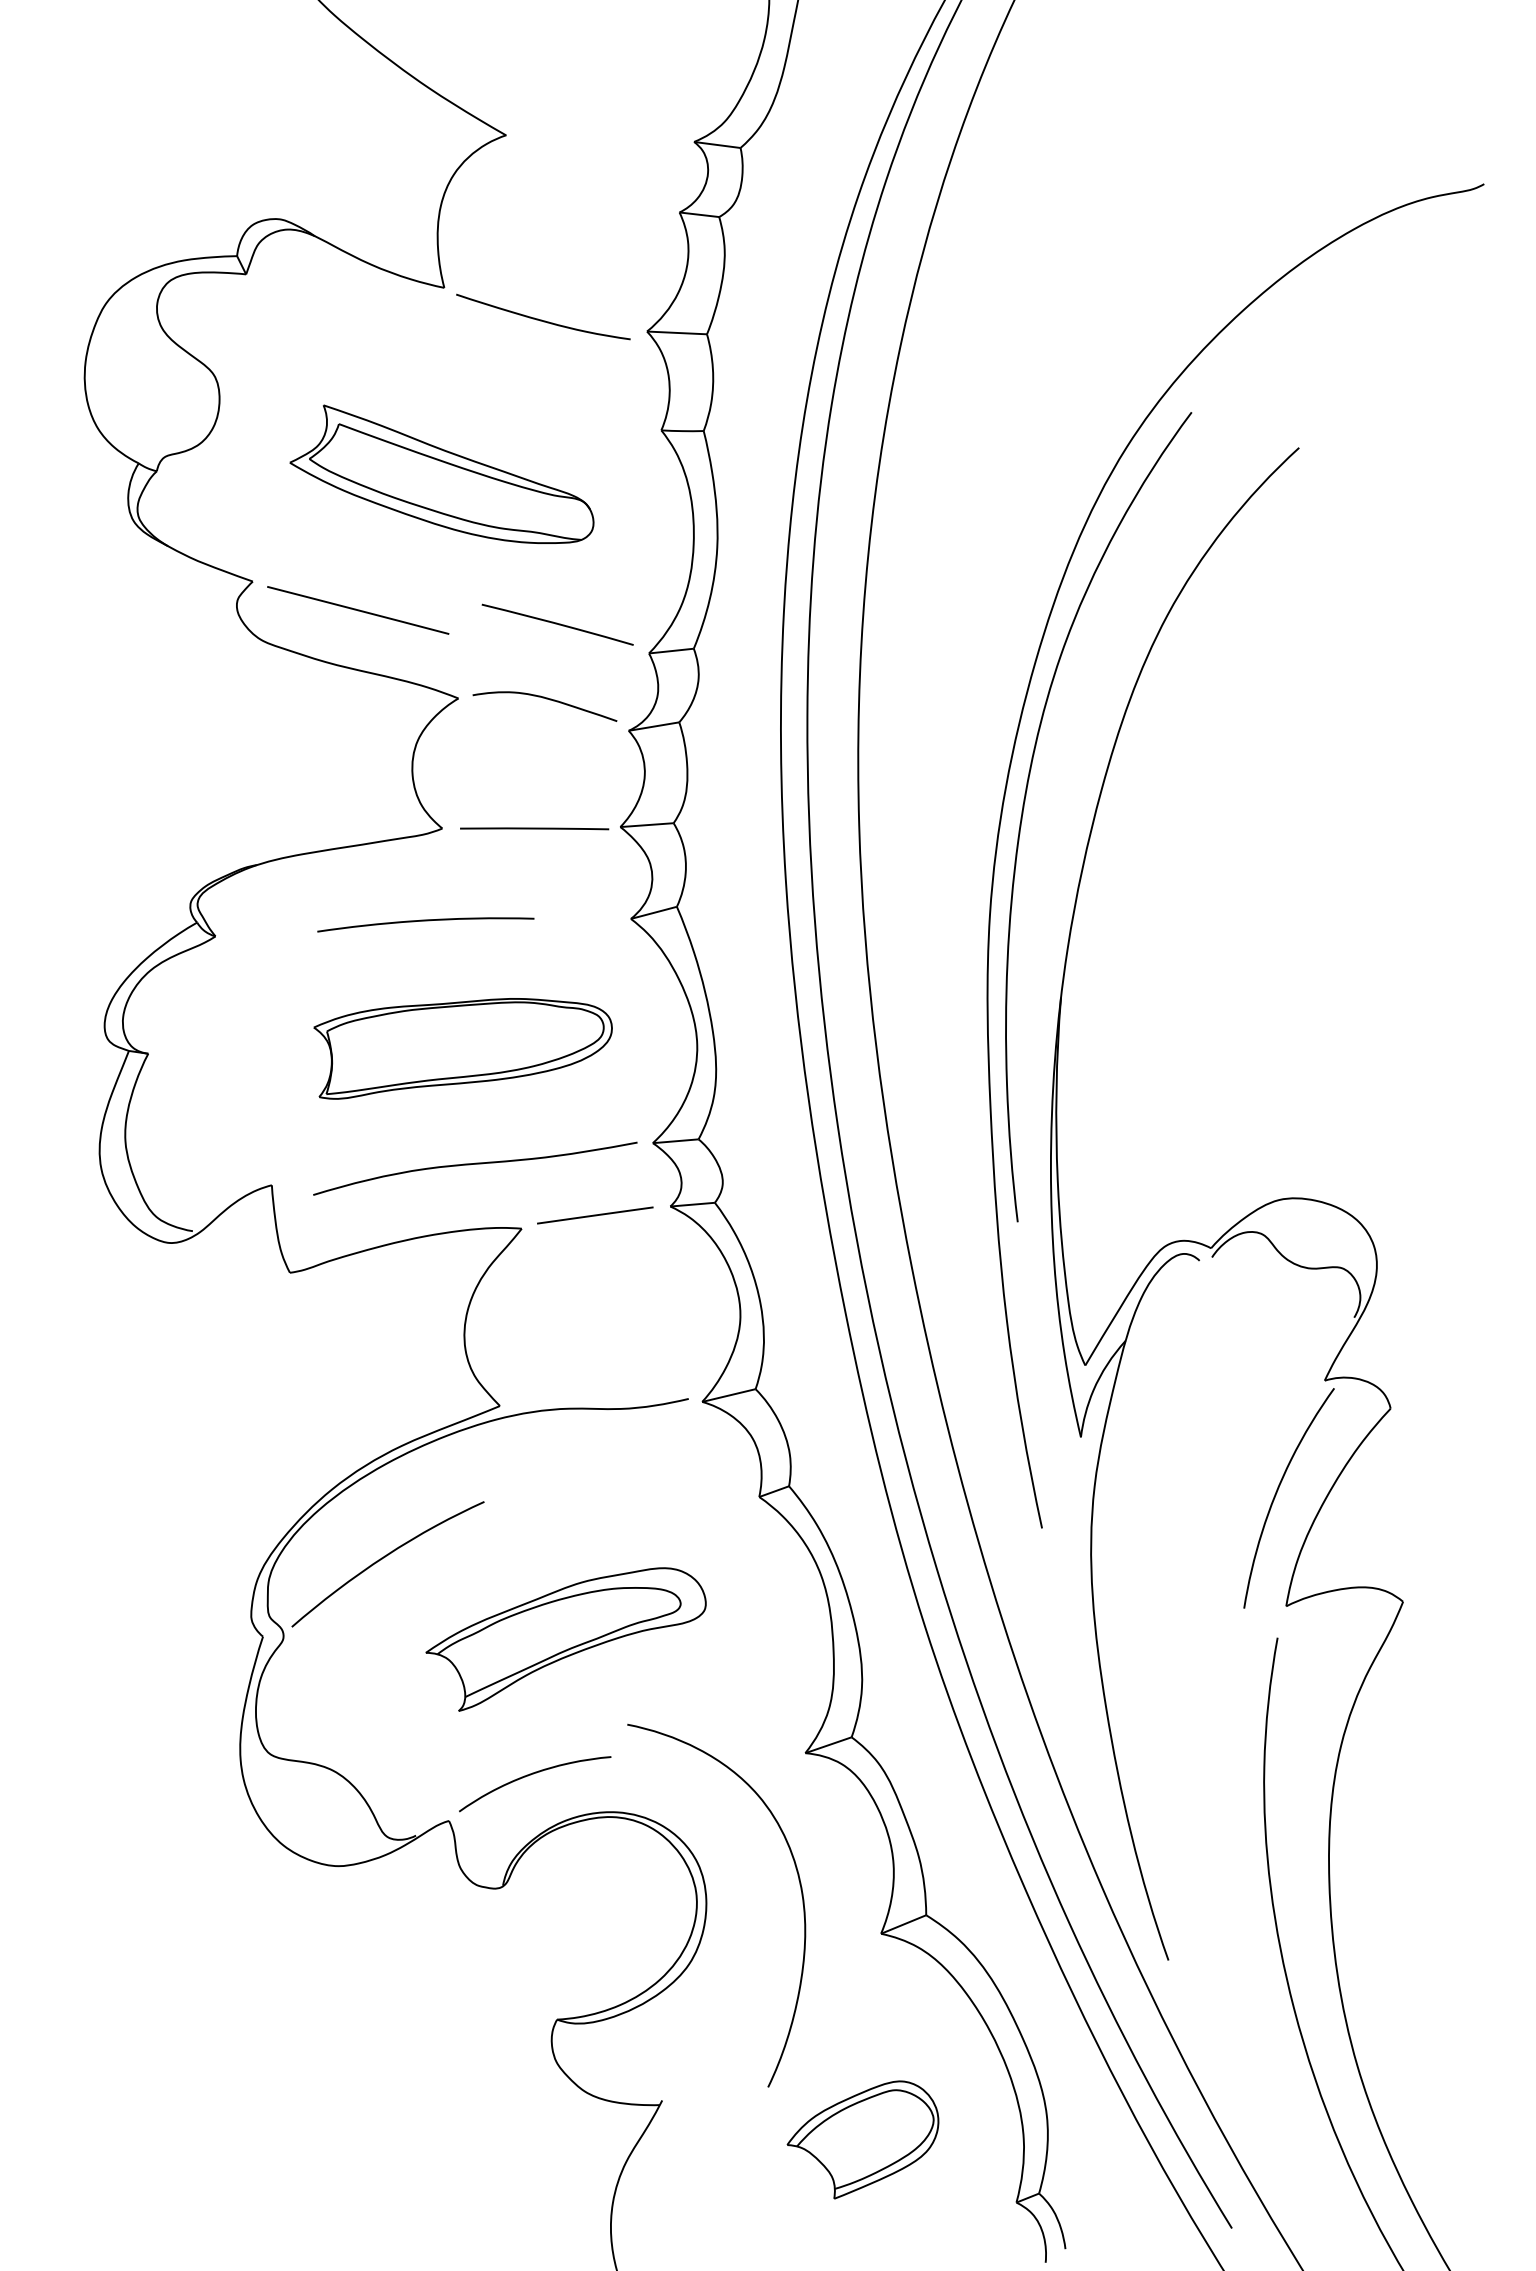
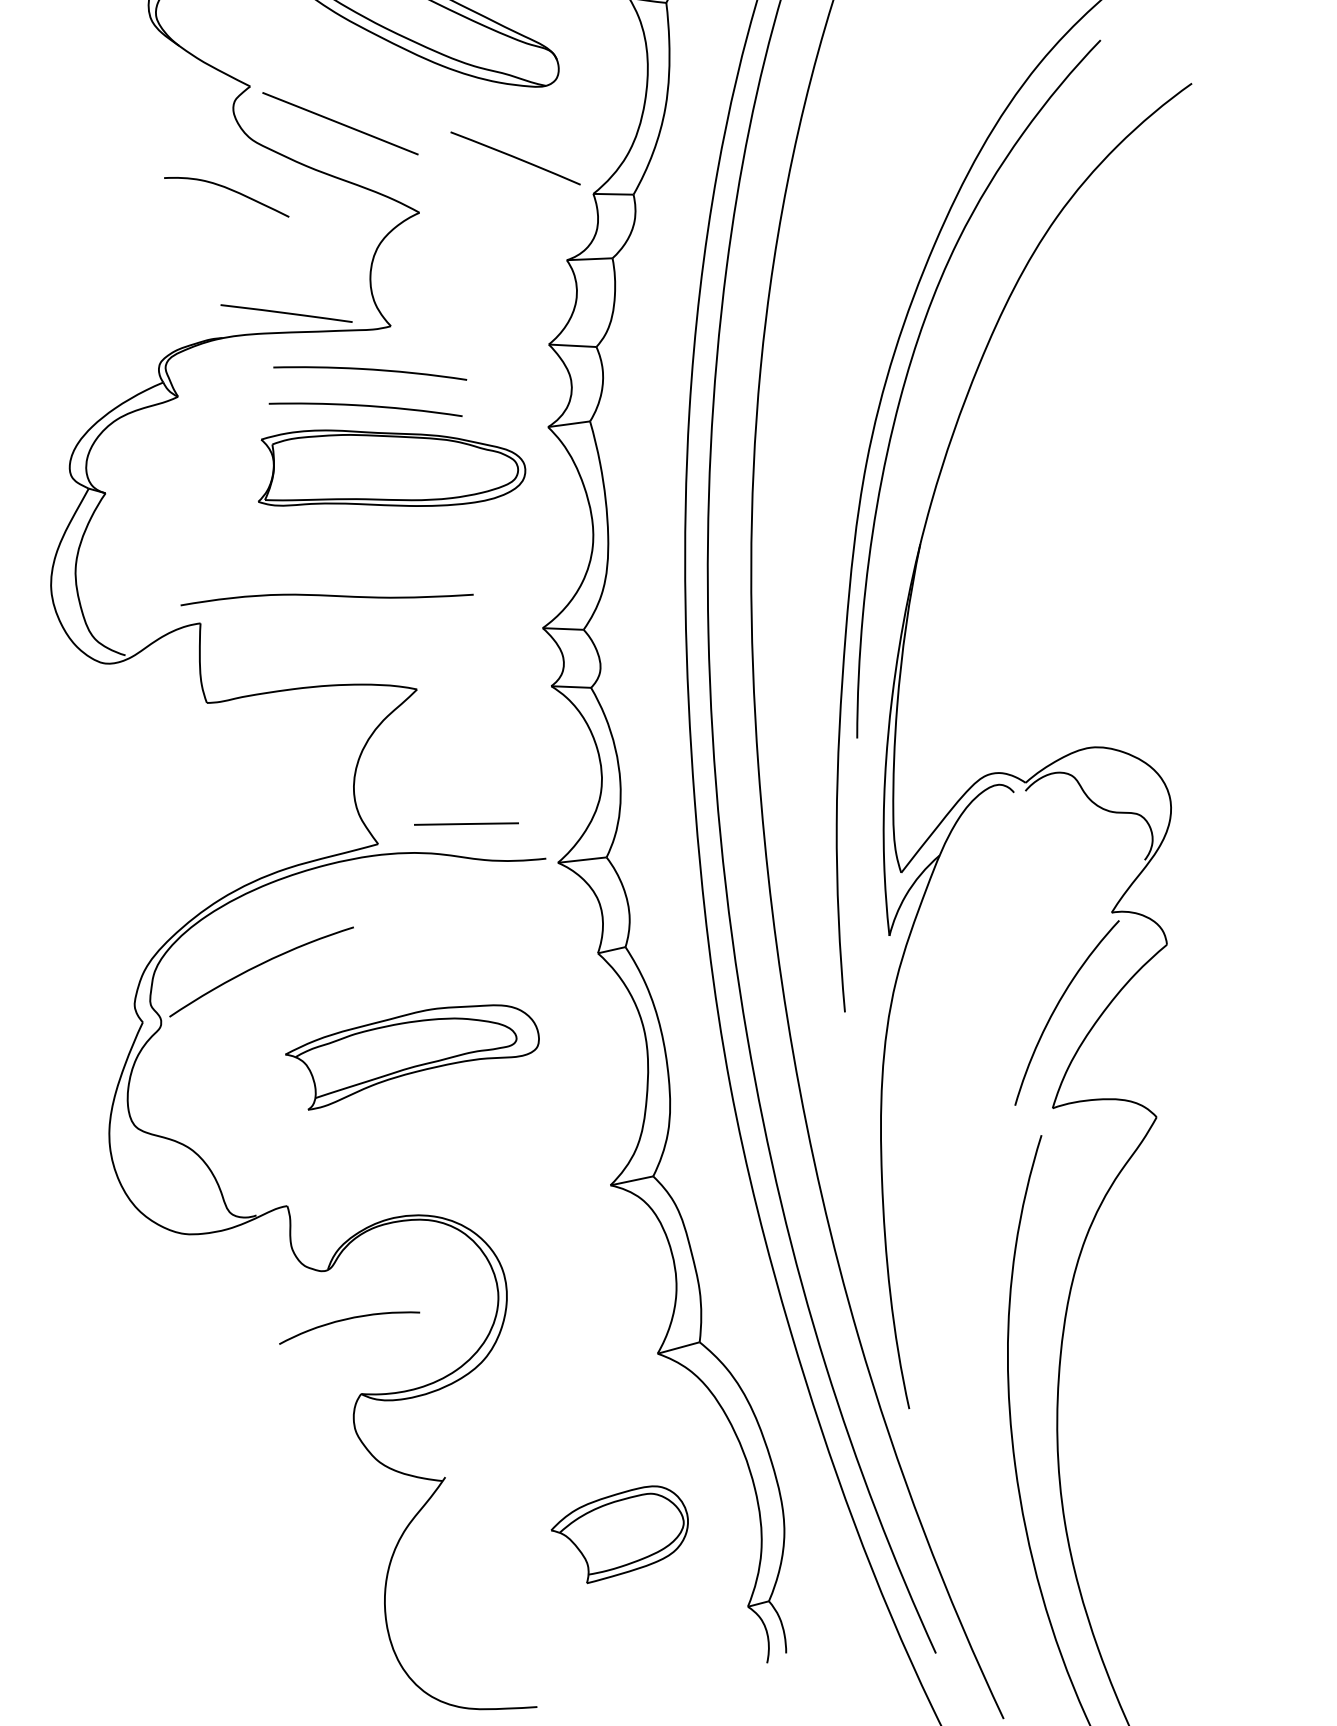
curve: (546, 699) -> (229, 189), moved
line: (534, 828) -> (286, 313), moved
curve: (425, 880) -> (370, 370), added
part: (462, 1048) -> (390, 474), moved
curve: (475, 1164) -> (327, 596), moved
line: (595, 1215) -> (466, 824), moved
curve: (531, 1775) -> (347, 1320), moved
curve: (800, 1890) -> (591, 1306), removed

